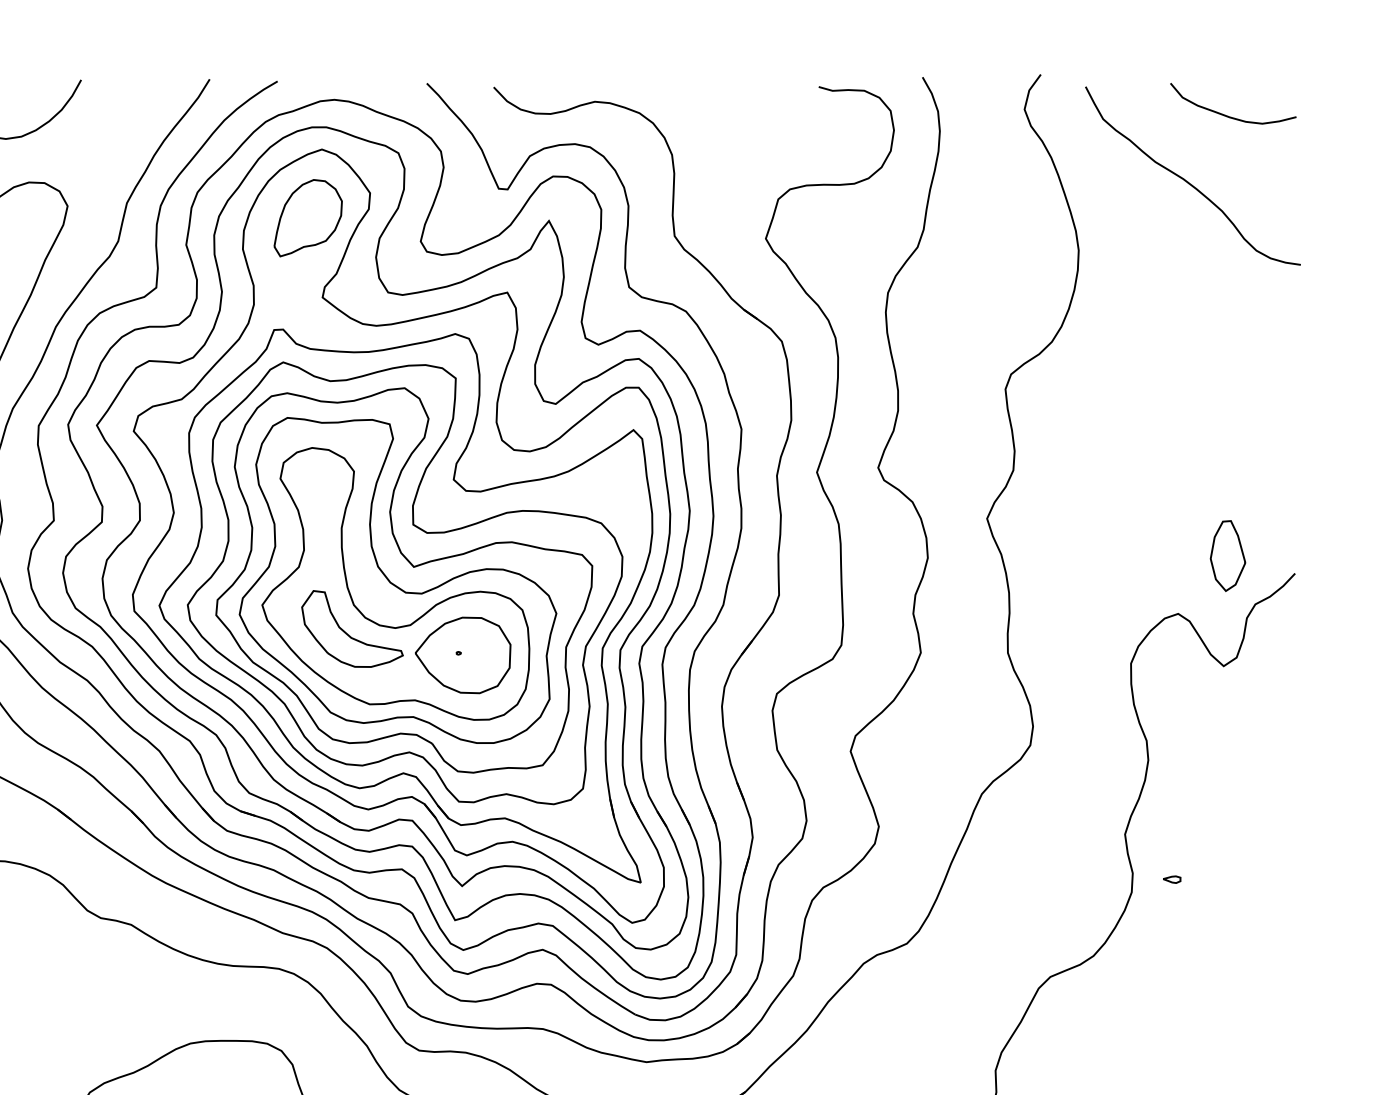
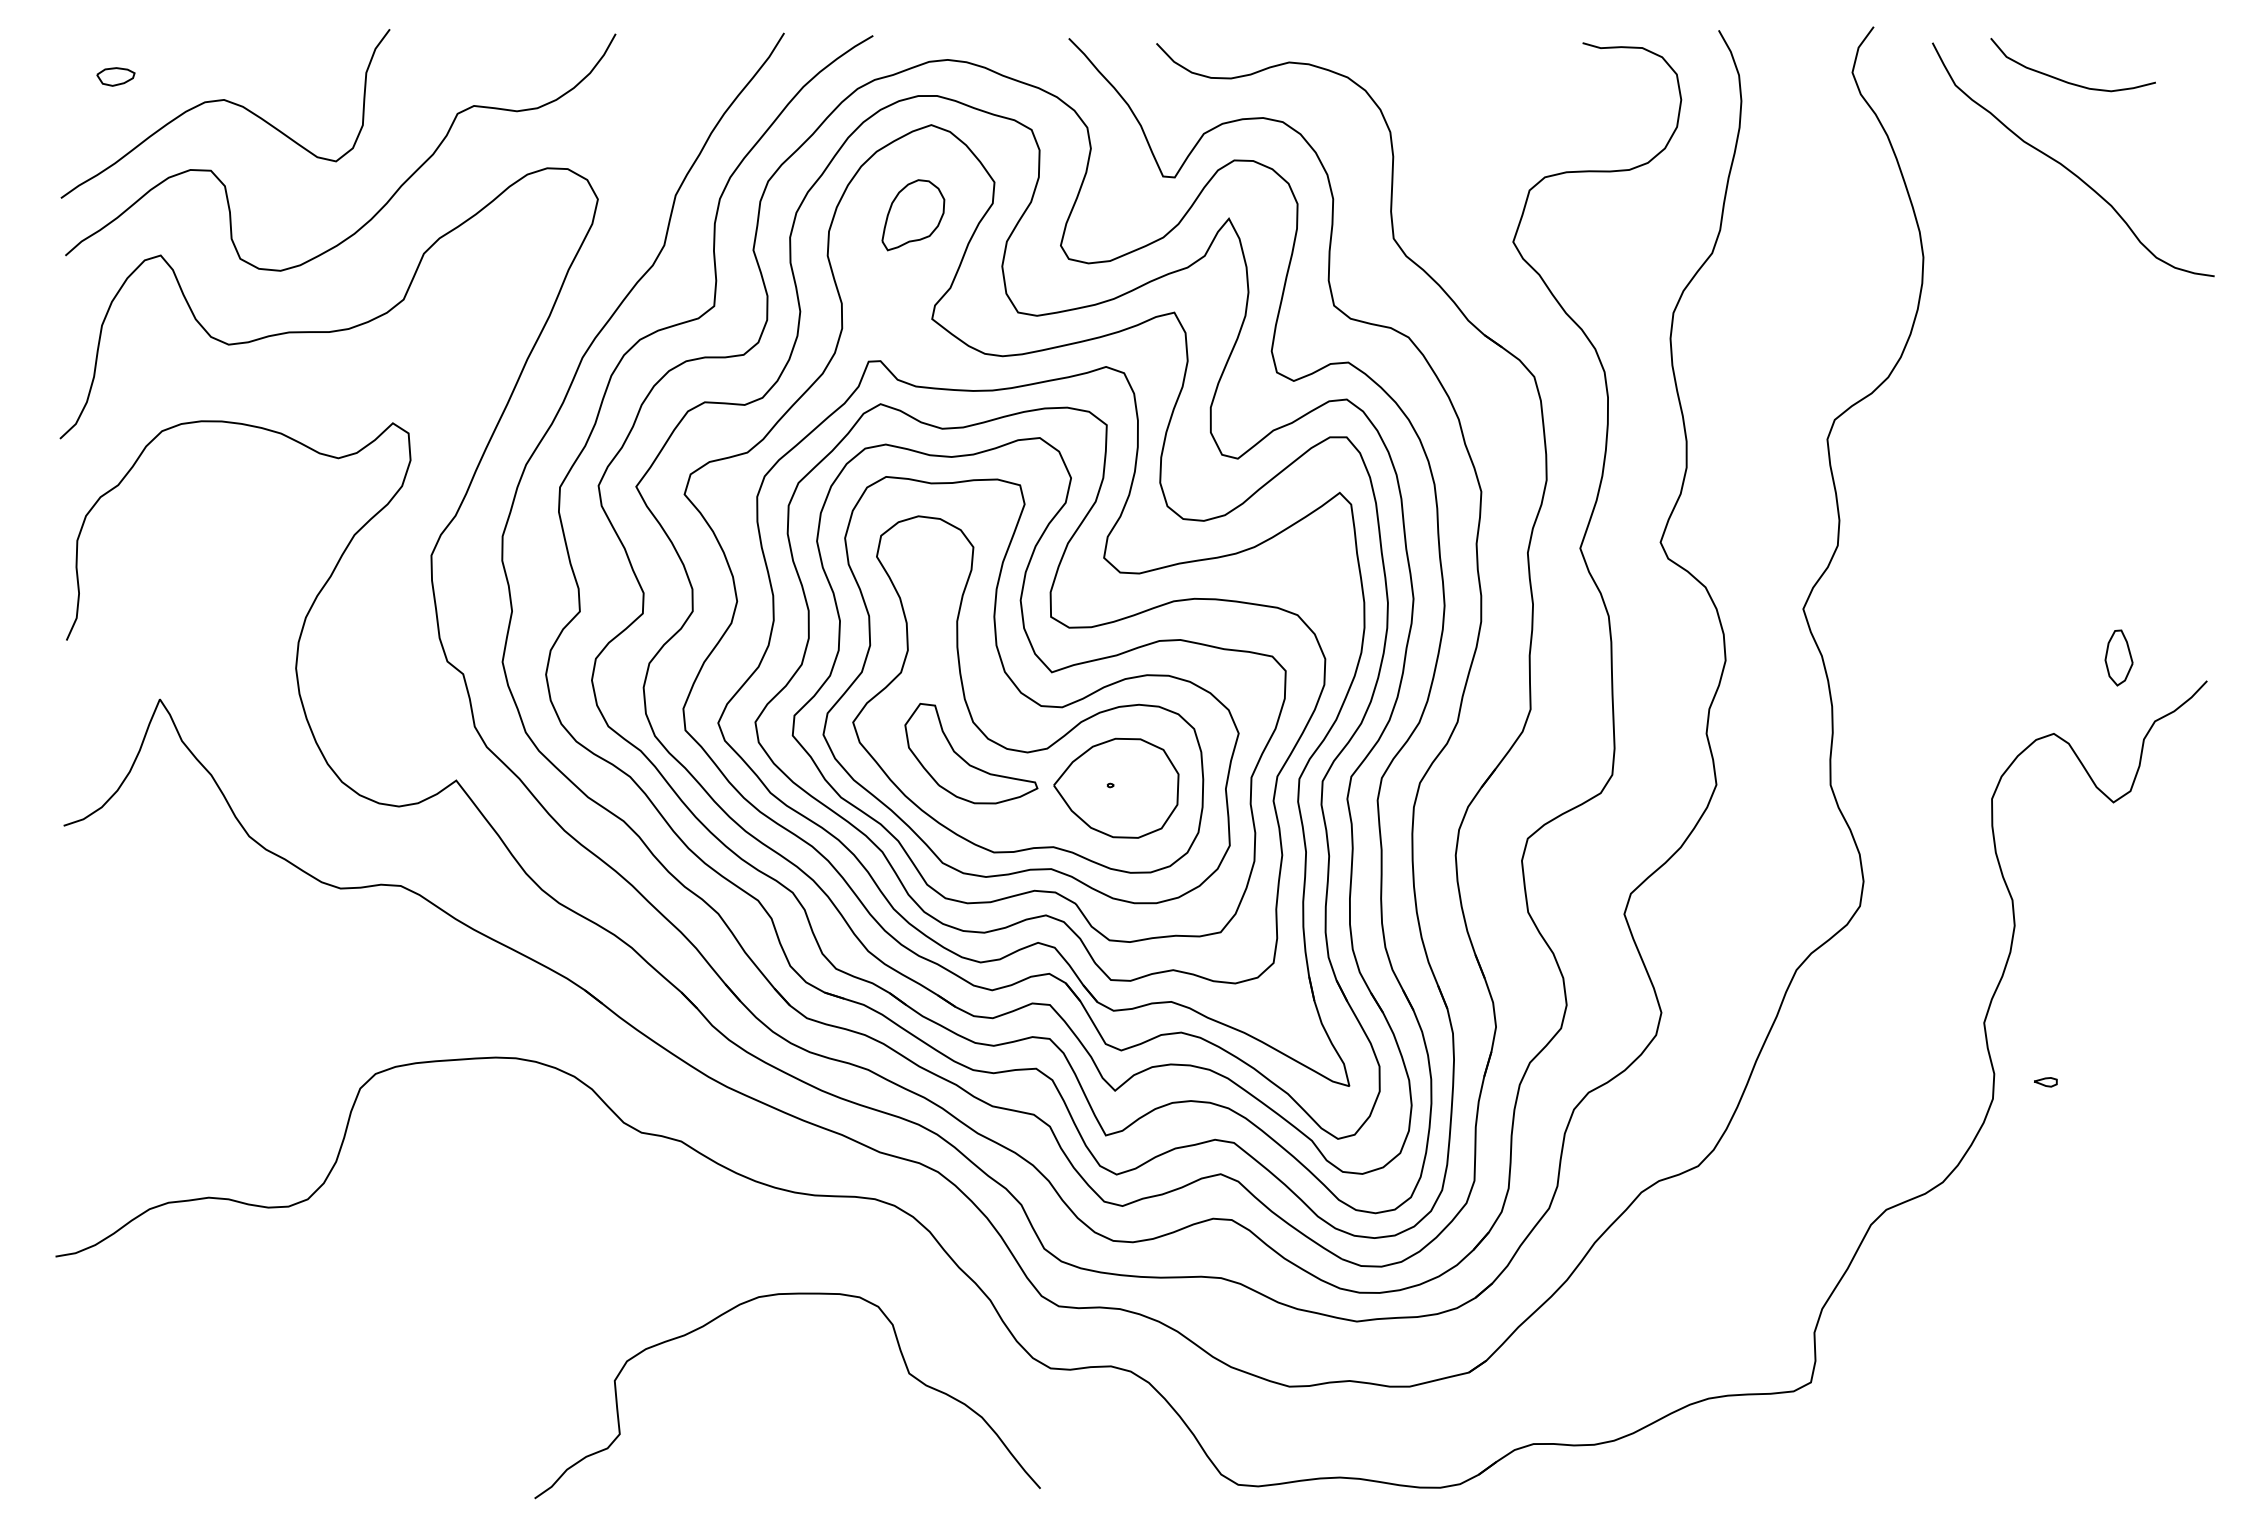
curve: (1227, 115) -> (2065, 80), moved
part: (308, 218) -> (913, 215), size x0.7
part: (1227, 555) -> (2118, 657), size x0.6

